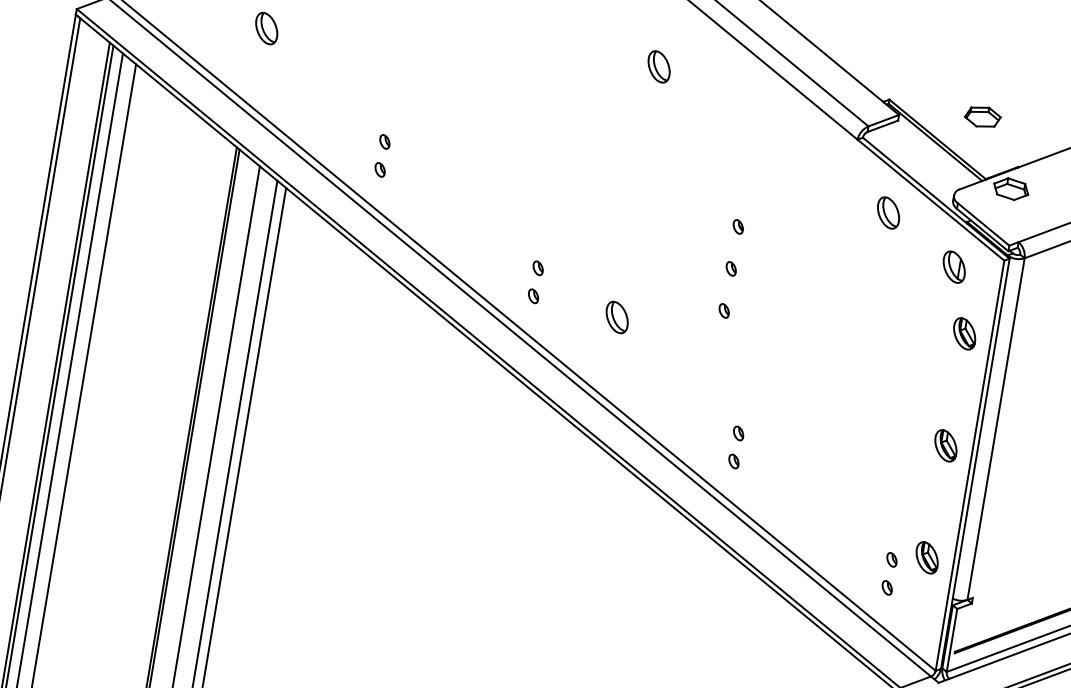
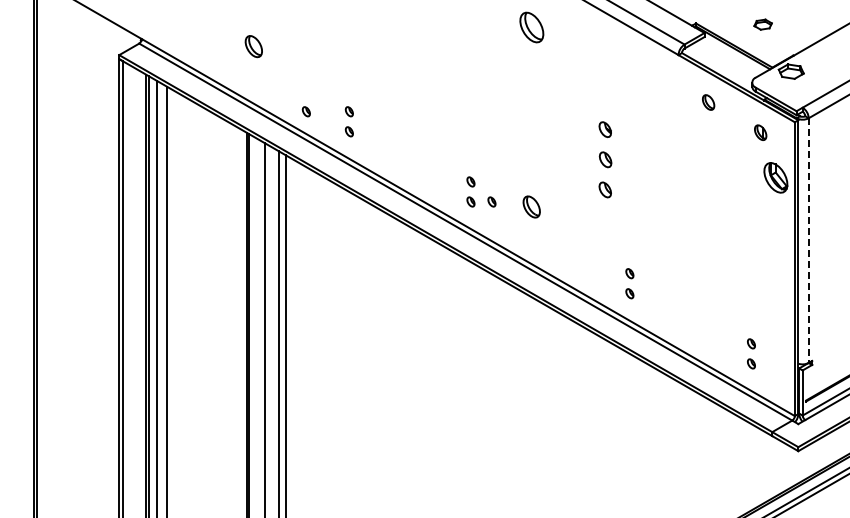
part: (658, 66) -> (531, 27), size x1.4
part: (981, 116) -> (762, 24), size x0.7
part: (323, 131) -> (305, 111), added
part: (888, 212) -> (708, 102), size x0.7
part: (738, 226) -> (605, 129), size x1.6
part: (953, 266) -> (760, 132), size x0.7
part: (731, 268) -> (605, 159), size x1.6
part: (562, 300) -> (491, 201), added
part: (724, 310) -> (605, 189), size x1.6
part: (964, 333) -> (775, 177), size x1.4
line: (995, 430) -> (808, 241), solid -> dashed
part: (945, 444) -> (775, 257), removed
part: (927, 556) -> (775, 337), removed

